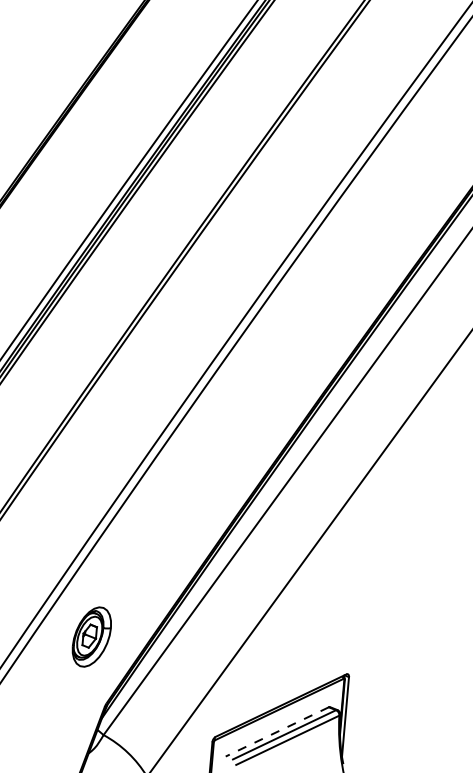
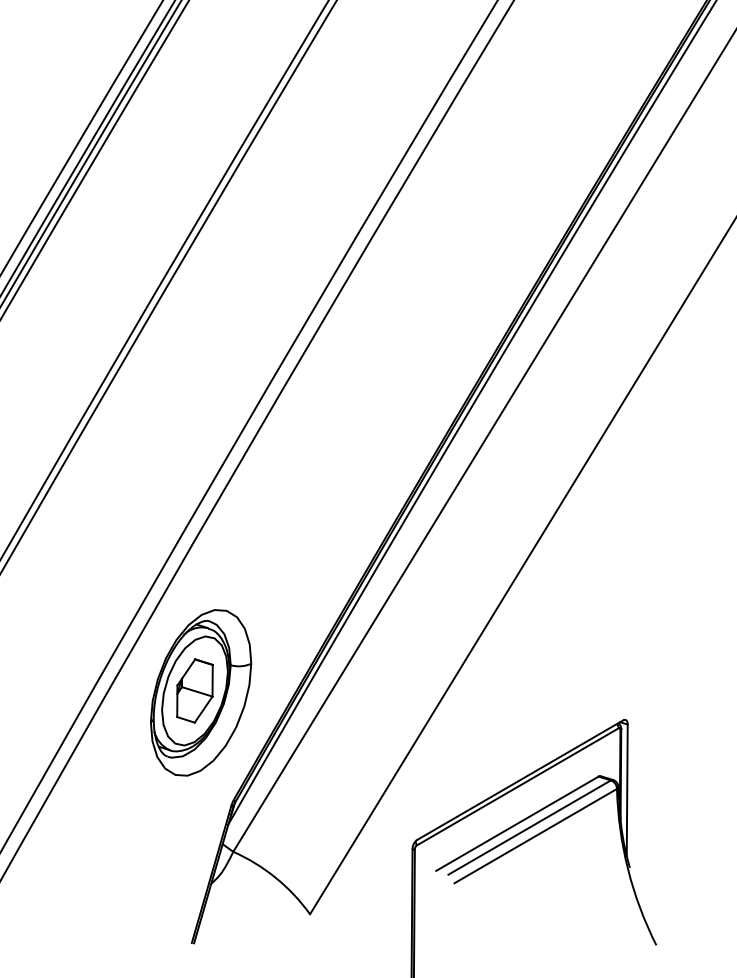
part: (91, 636) -> (200, 691), size x1.67
line: (276, 732) -> (516, 824), dashed -> solid

